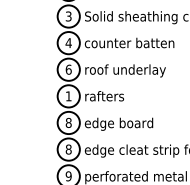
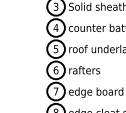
text: (68, 69) -> (55, 49), 6 -> 5
text: (68, 96) -> (55, 70), 1 -> 6
text: (68, 122) -> (55, 91), 8 -> 7

